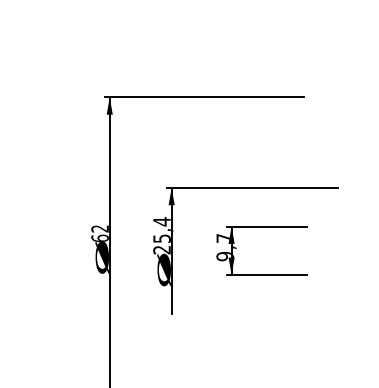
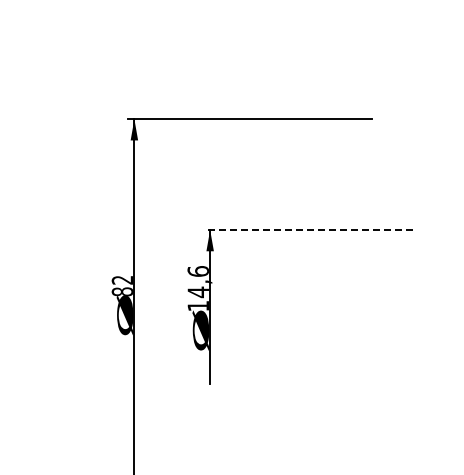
line: (252, 188) -> (308, 230), solid -> dashed
part: (260, 227) -> (319, 278), removed
text: (161, 235) -> (197, 288), 25,4 -> 14,6
text: (99, 238) -> (121, 291), 62 -> 82

